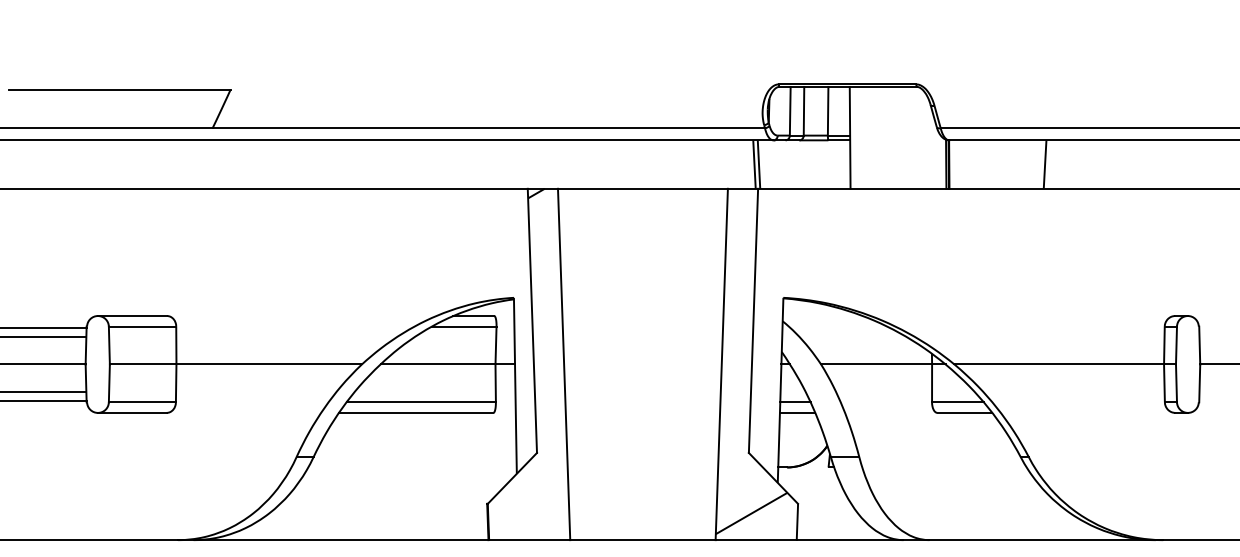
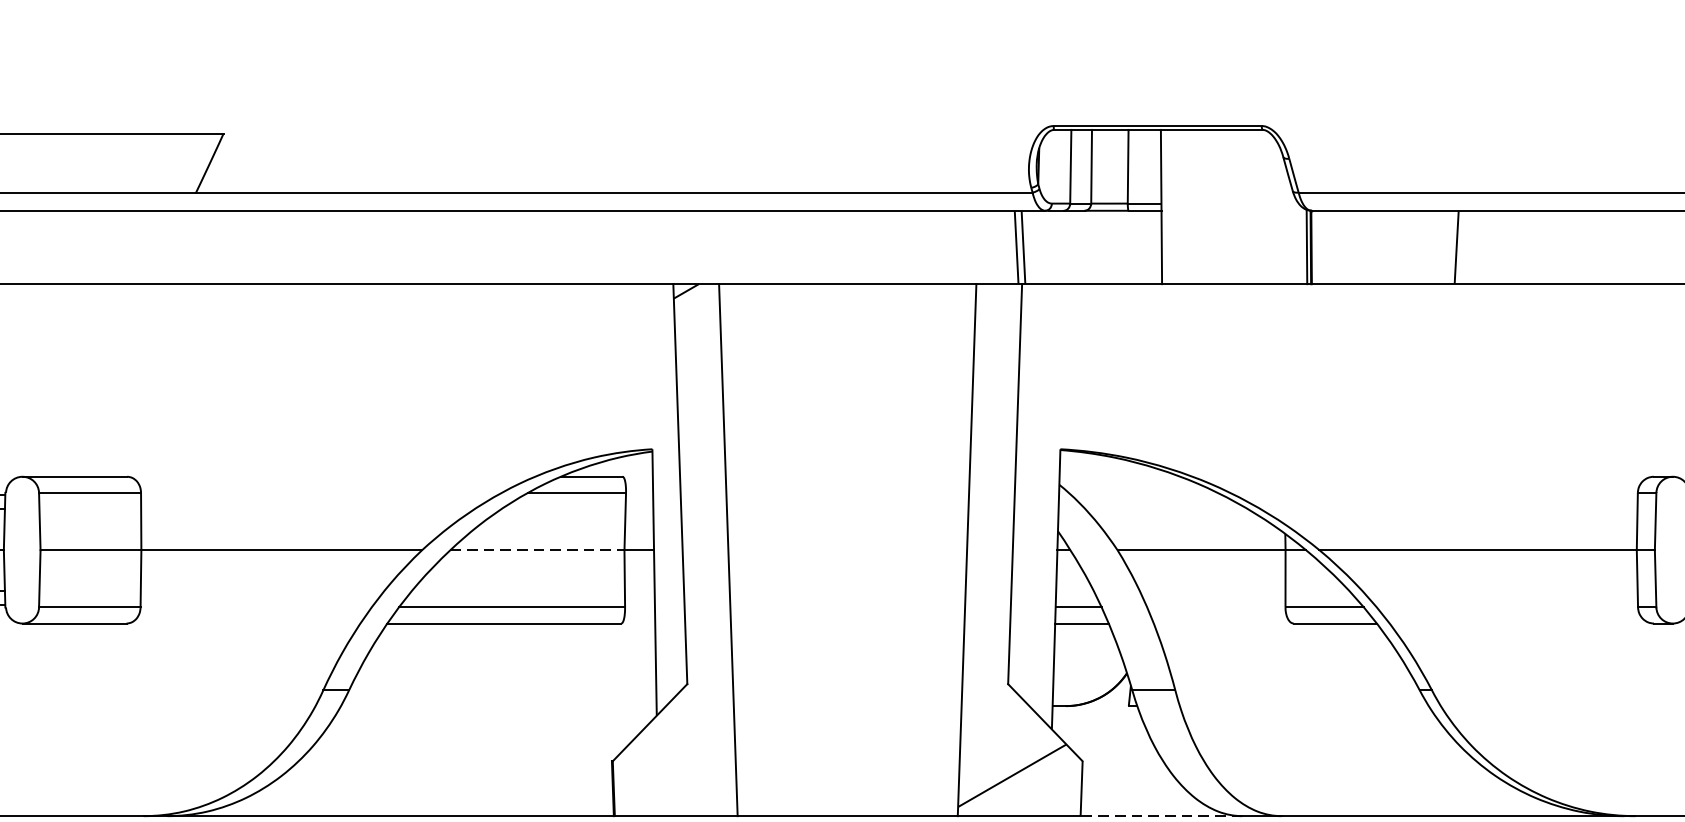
line: (438, 364) -> (538, 550), solid -> dashed
line: (849, 540) -> (1160, 816), solid -> dashed

